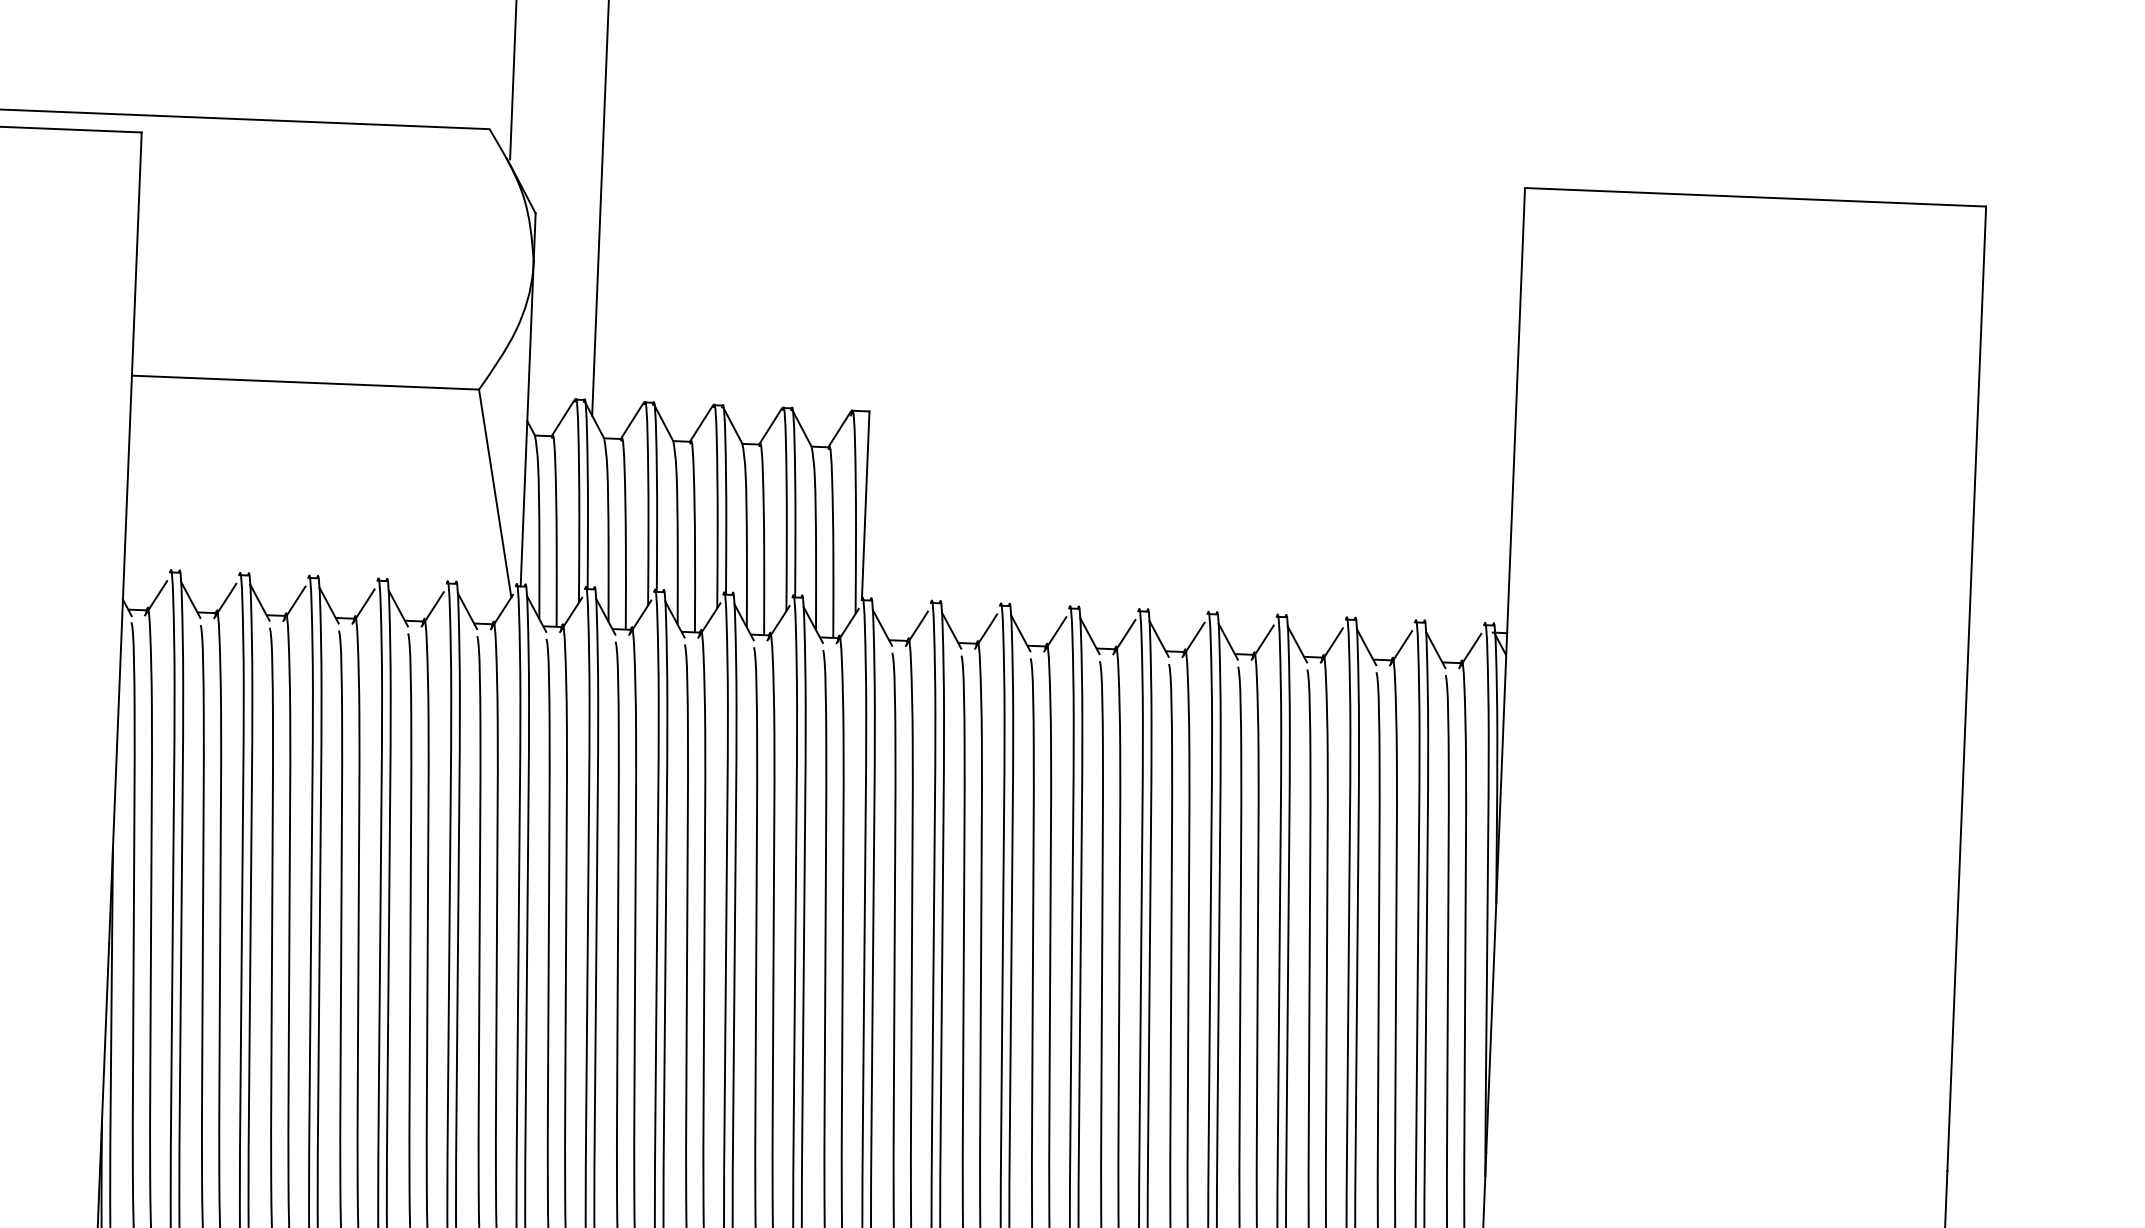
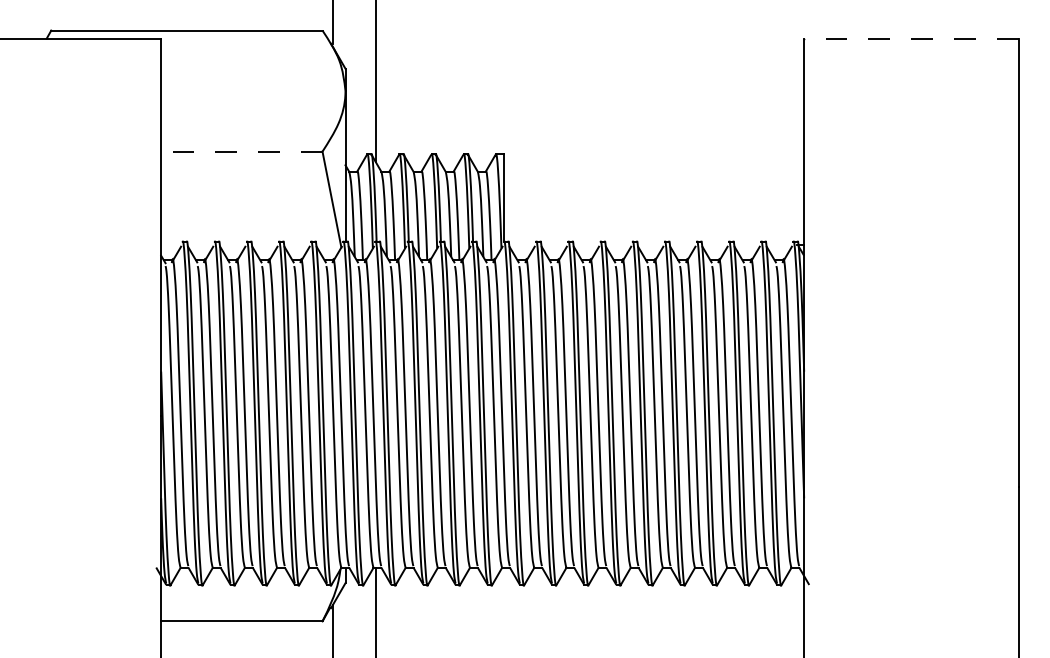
line: (1753, 197) -> (910, 38), solid -> dashed
line: (304, 382) -> (241, 151), solid -> dashed

